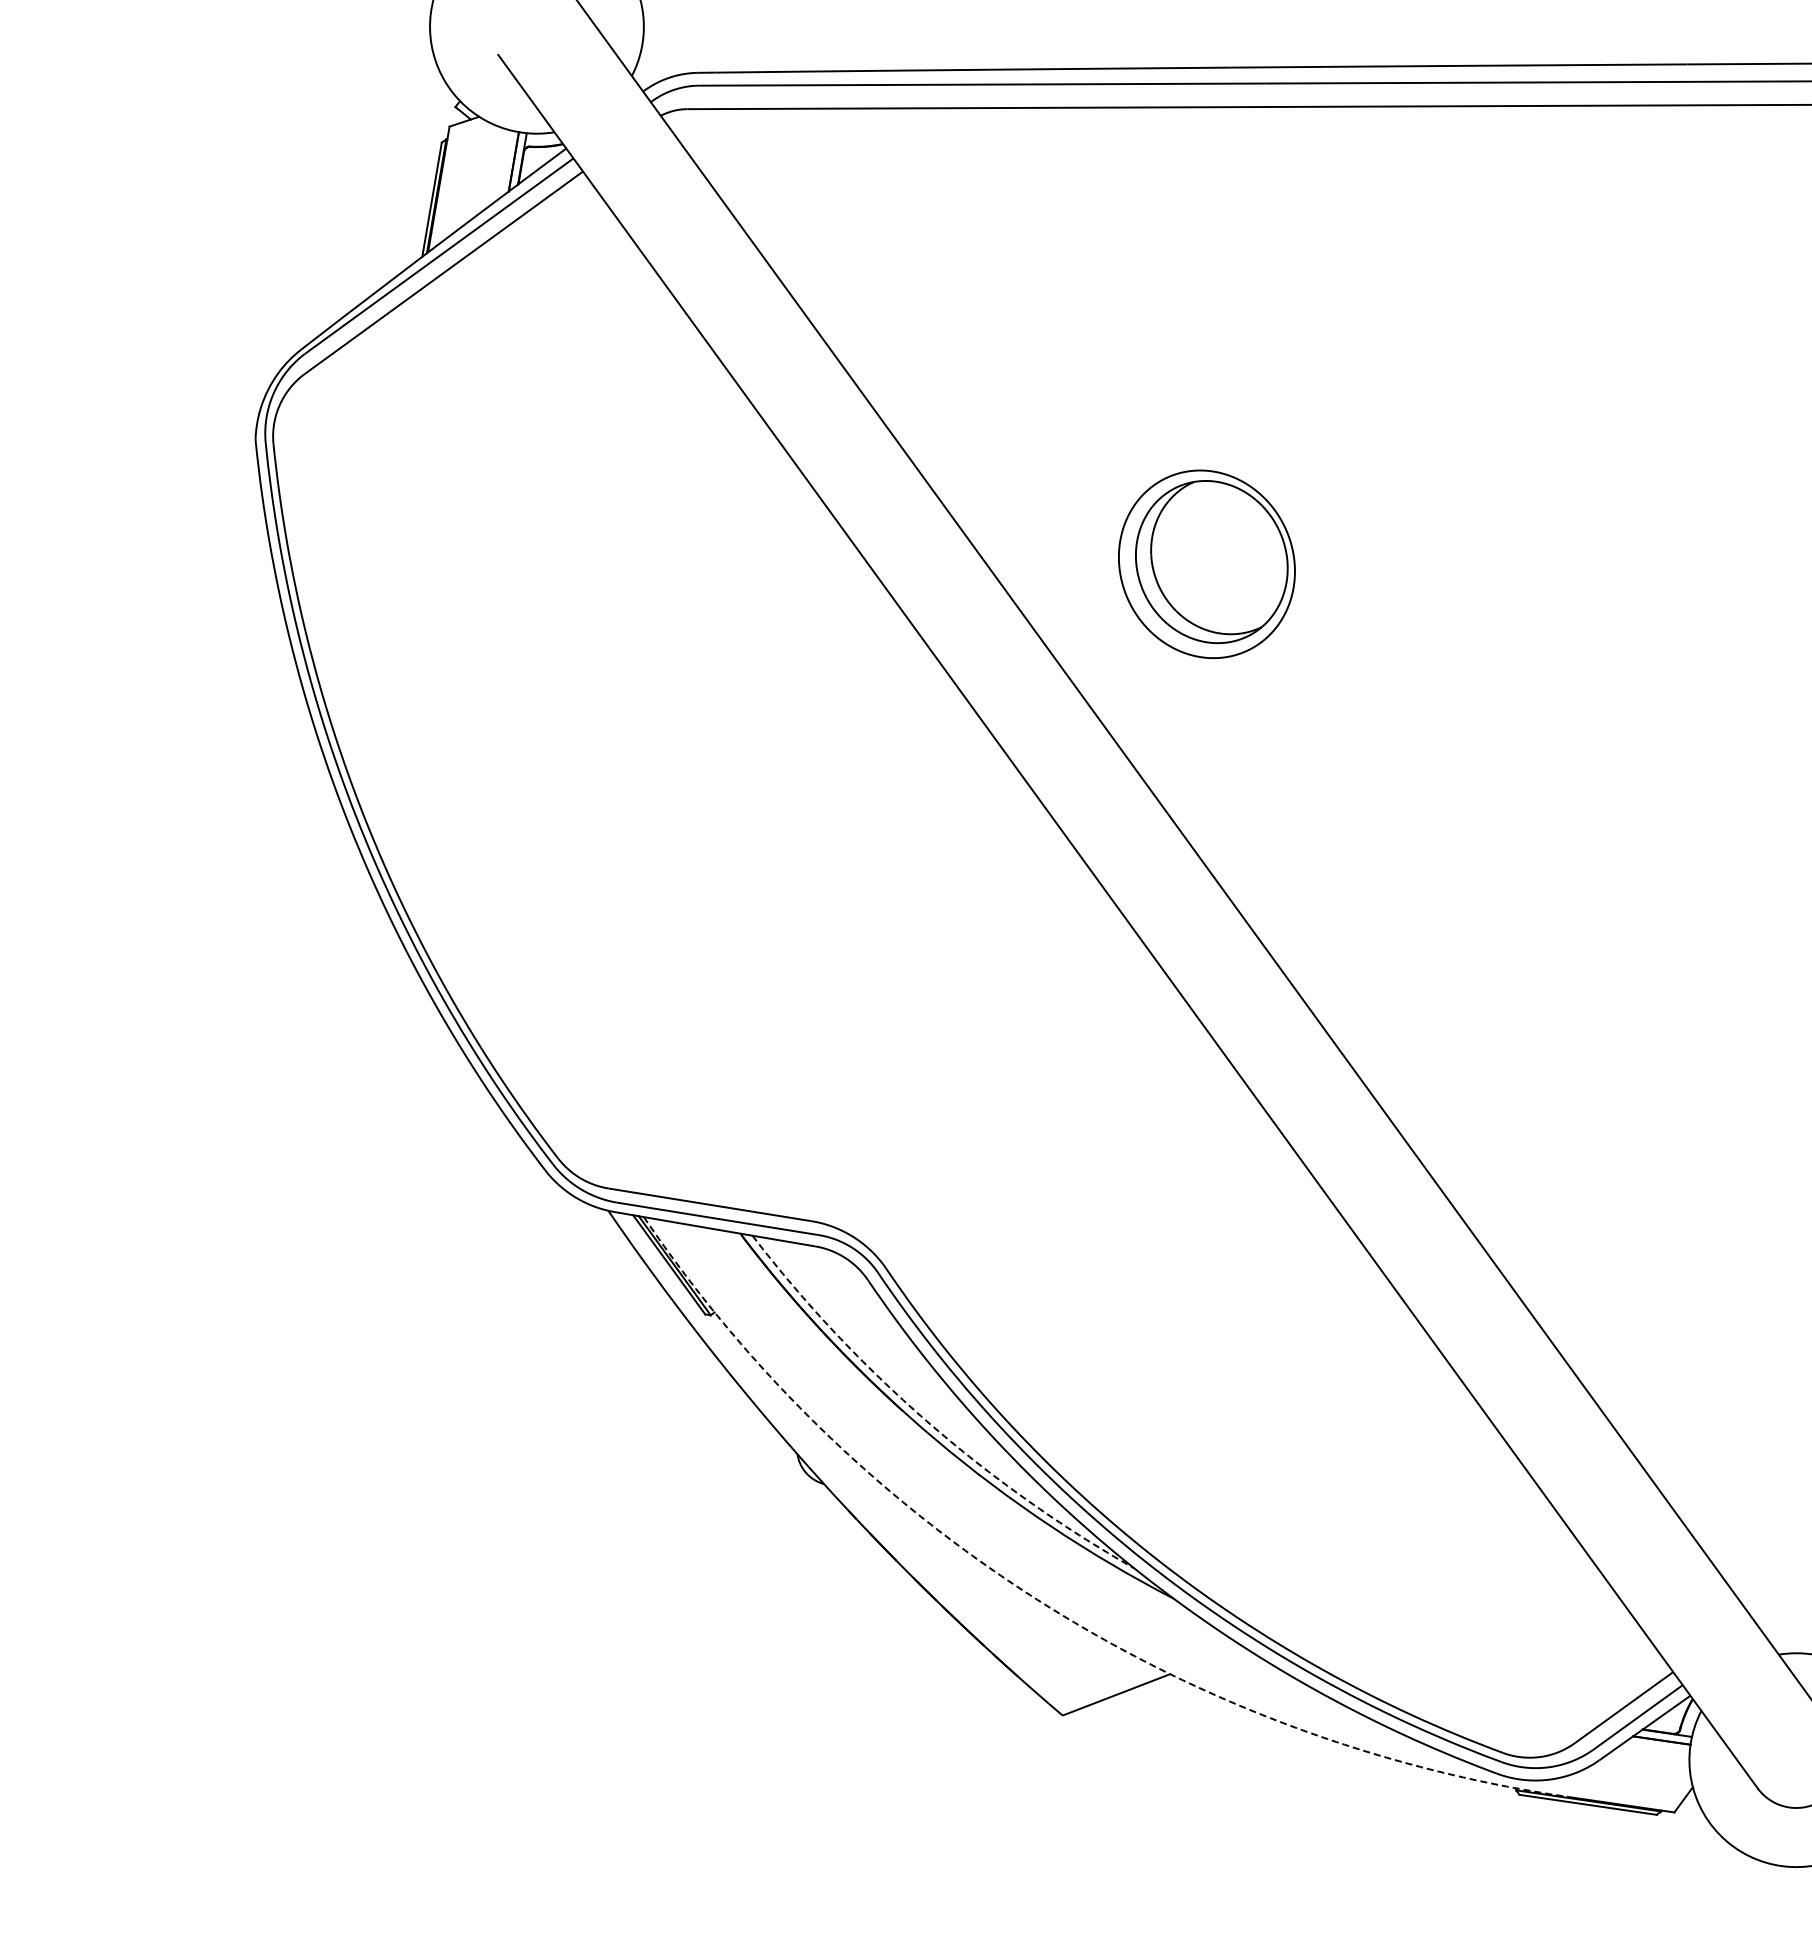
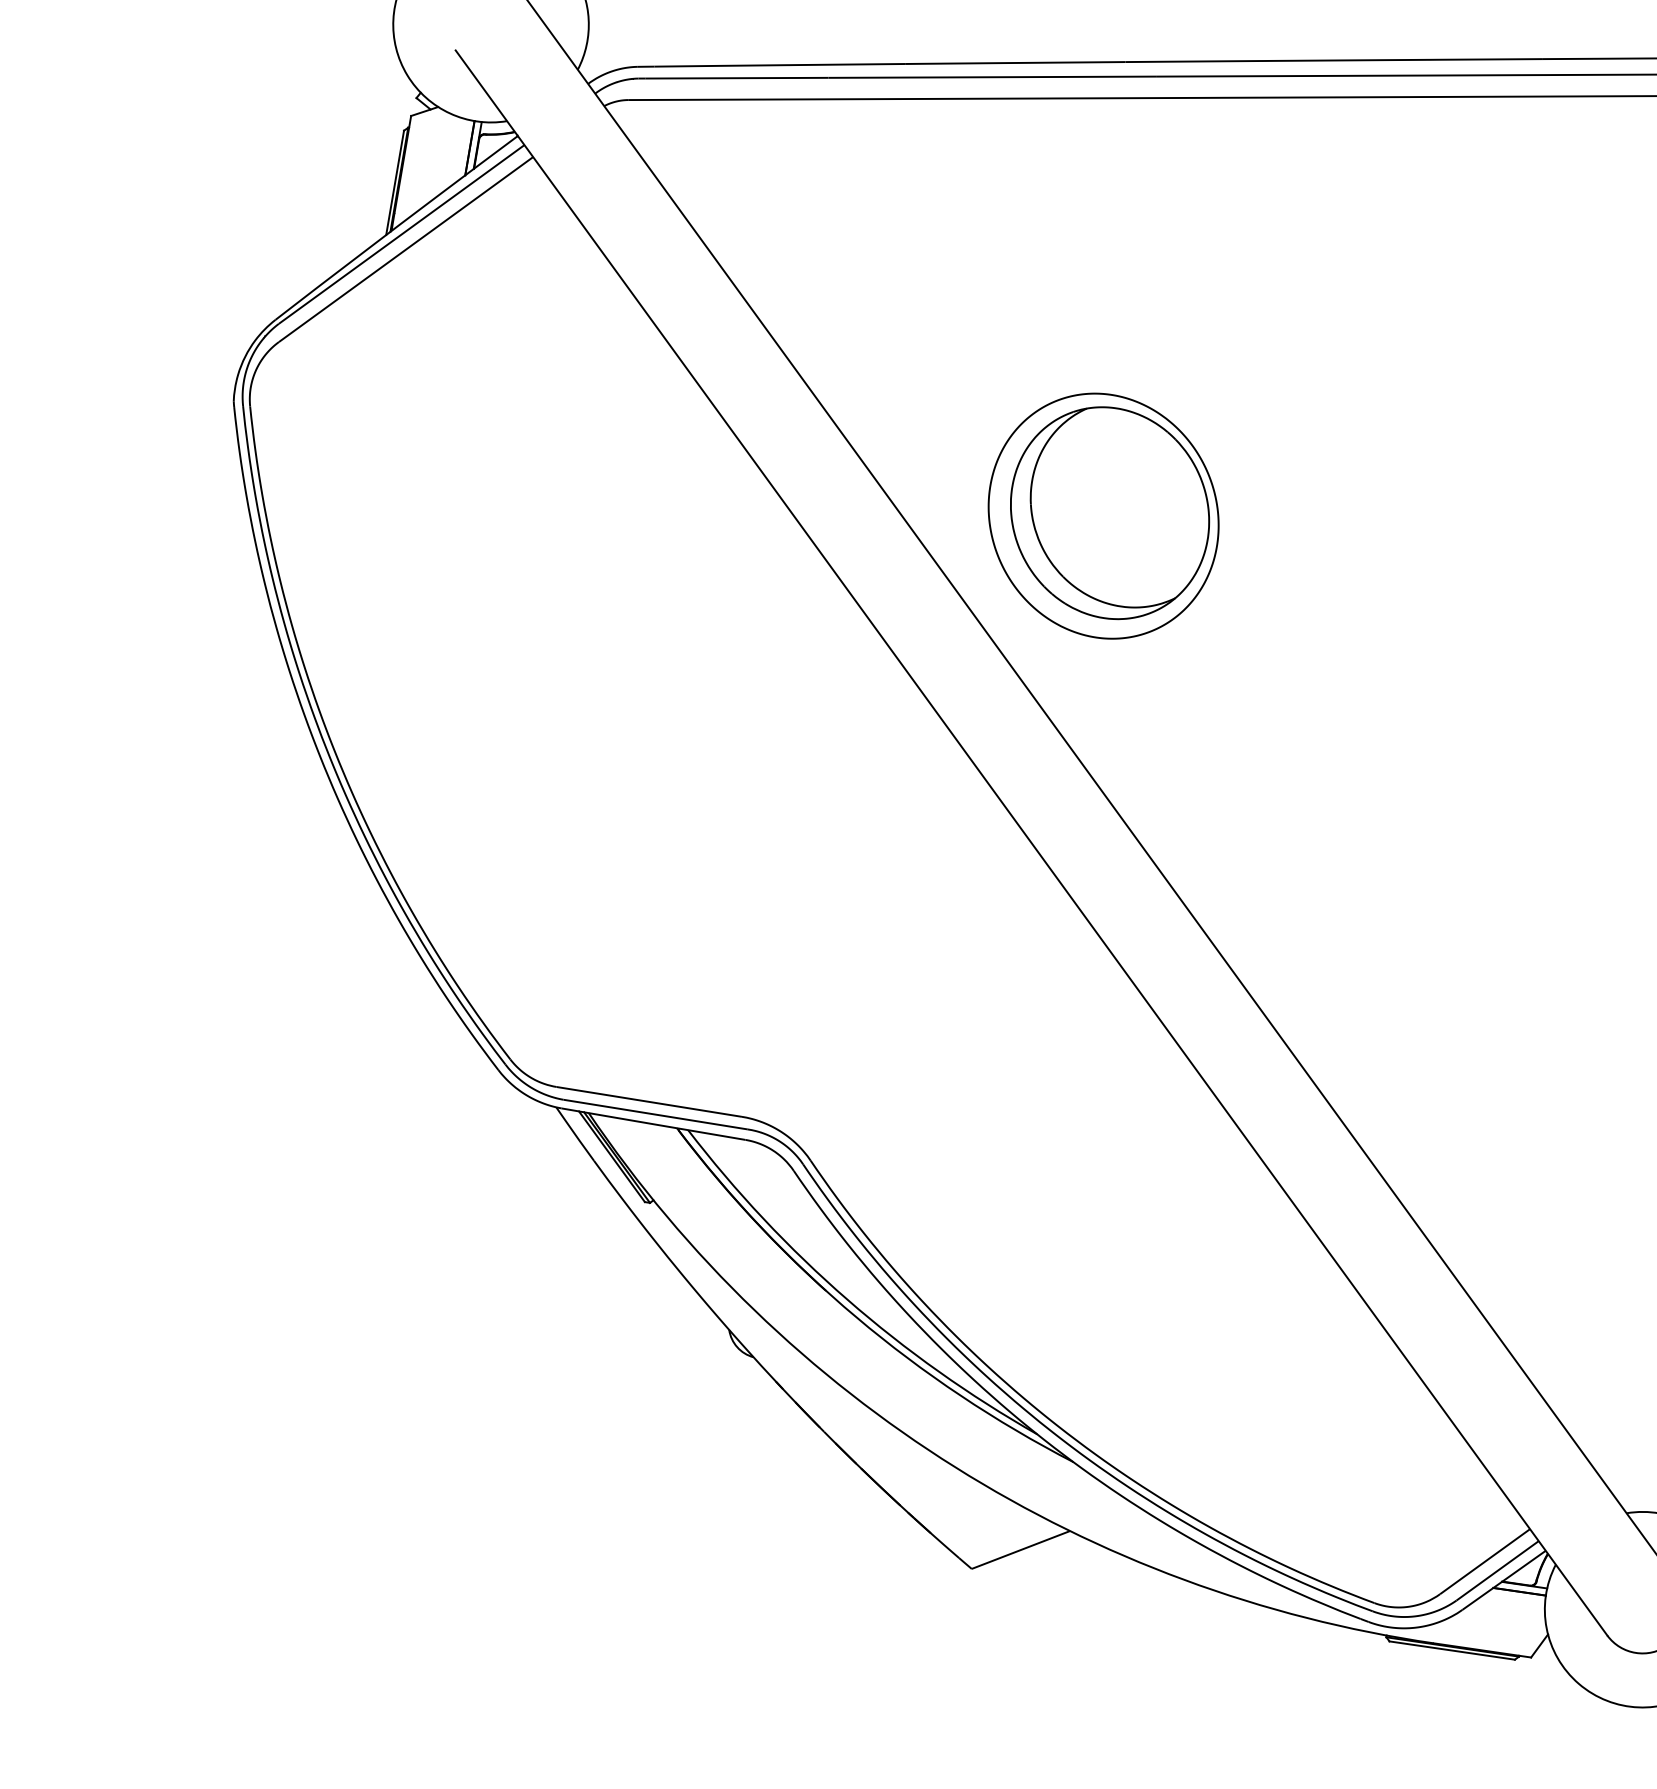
part: (1206, 564) -> (1103, 516), size x1.43
arc: (926, 1421) -> (847, 1300), dashed -> solid
arc: (1044, 1604) -> (955, 1467), dashed -> solid

